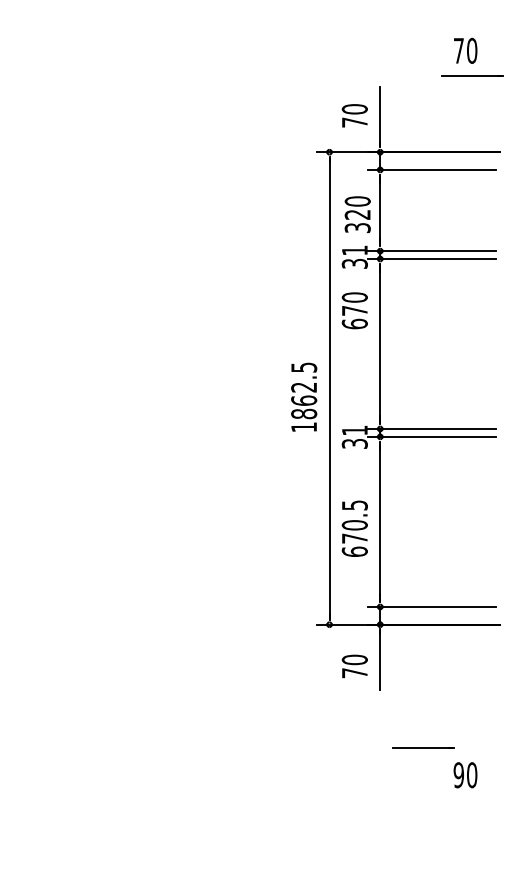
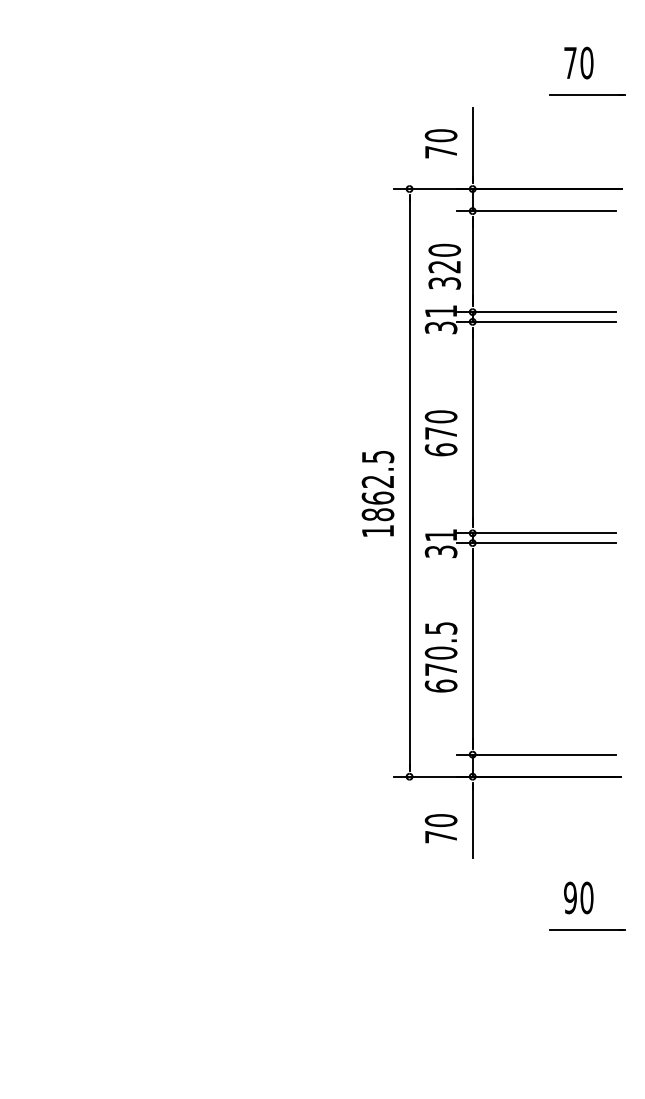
text: (354, 310) -> (440, 433), moved
line: (423, 747) -> (587, 929), moved
text: (465, 774) -> (578, 897), moved

